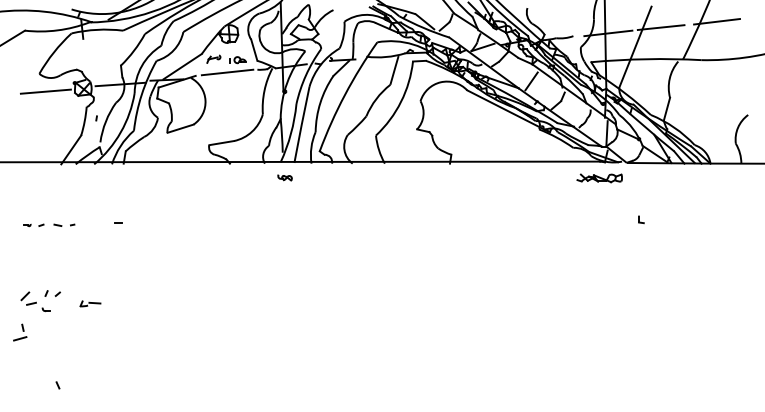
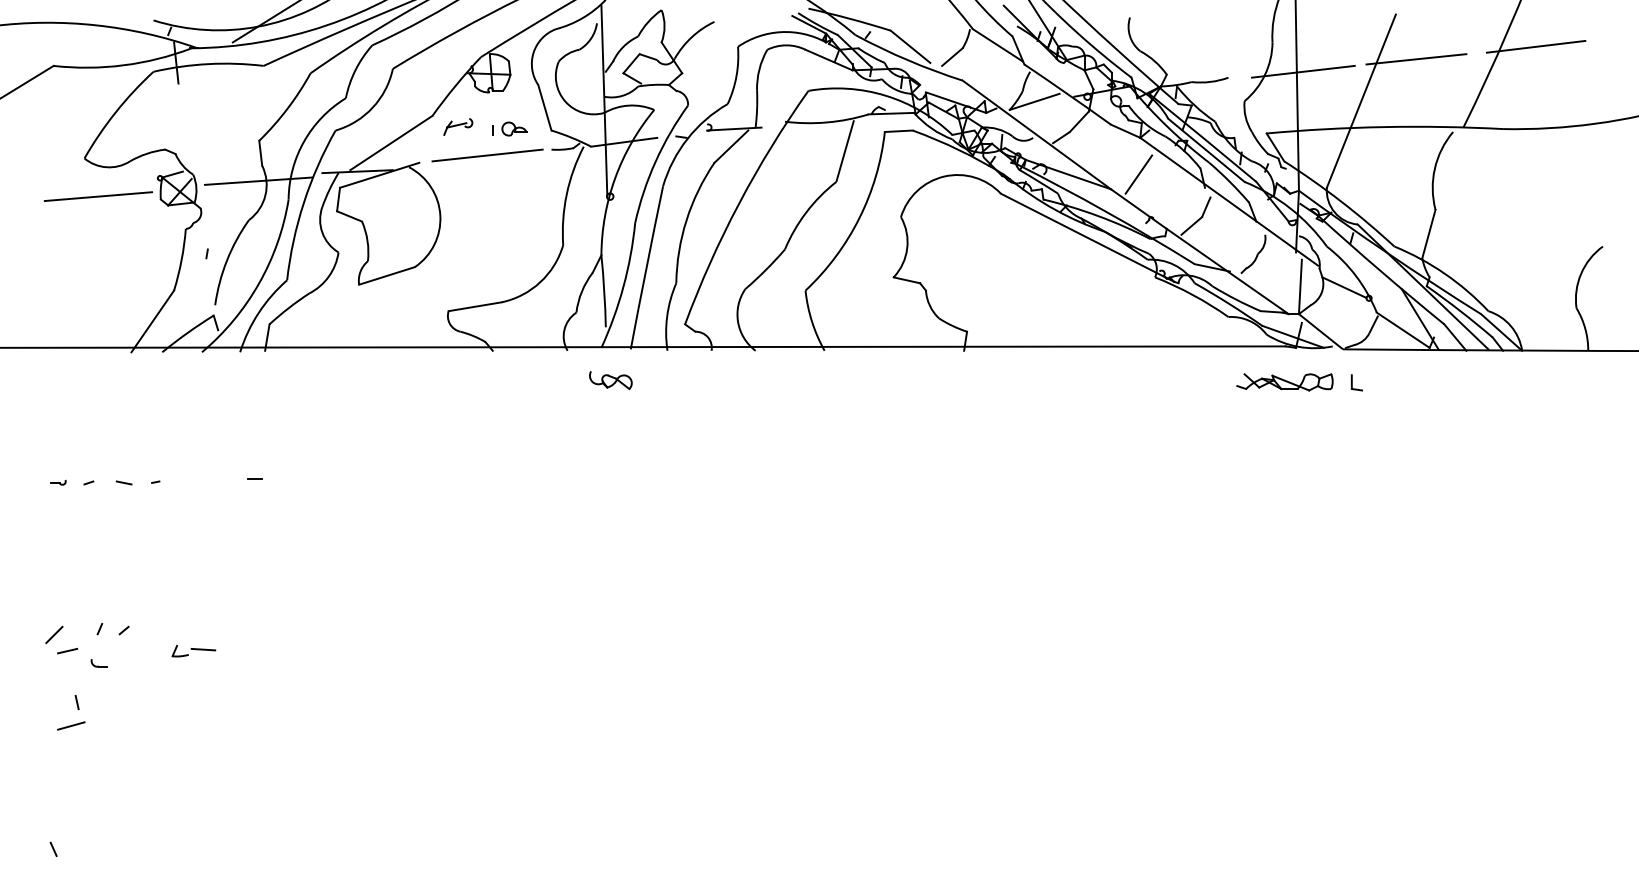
part: (284, 177) -> (609, 380), size x1.43
part: (641, 219) -> (1357, 382), moved
part: (20, 332) -> (71, 712), moved
line: (57, 385) -> (52, 849), moved

